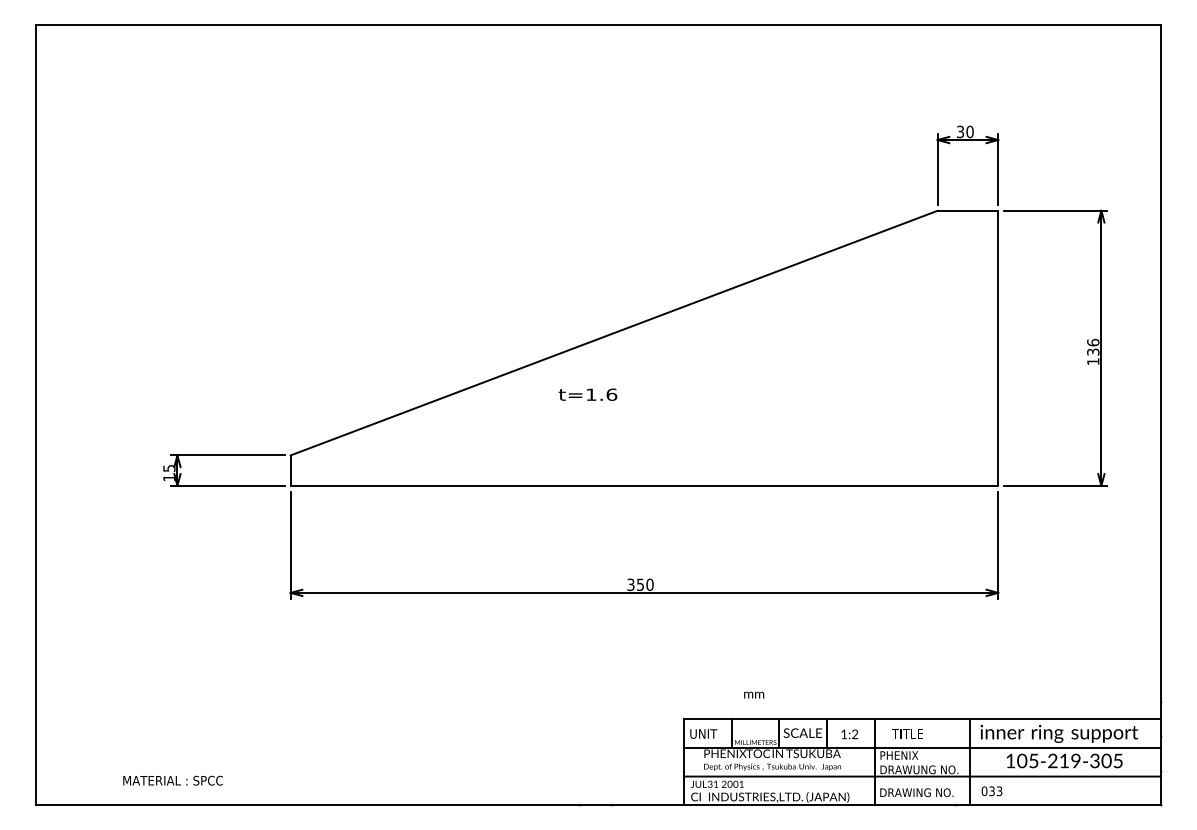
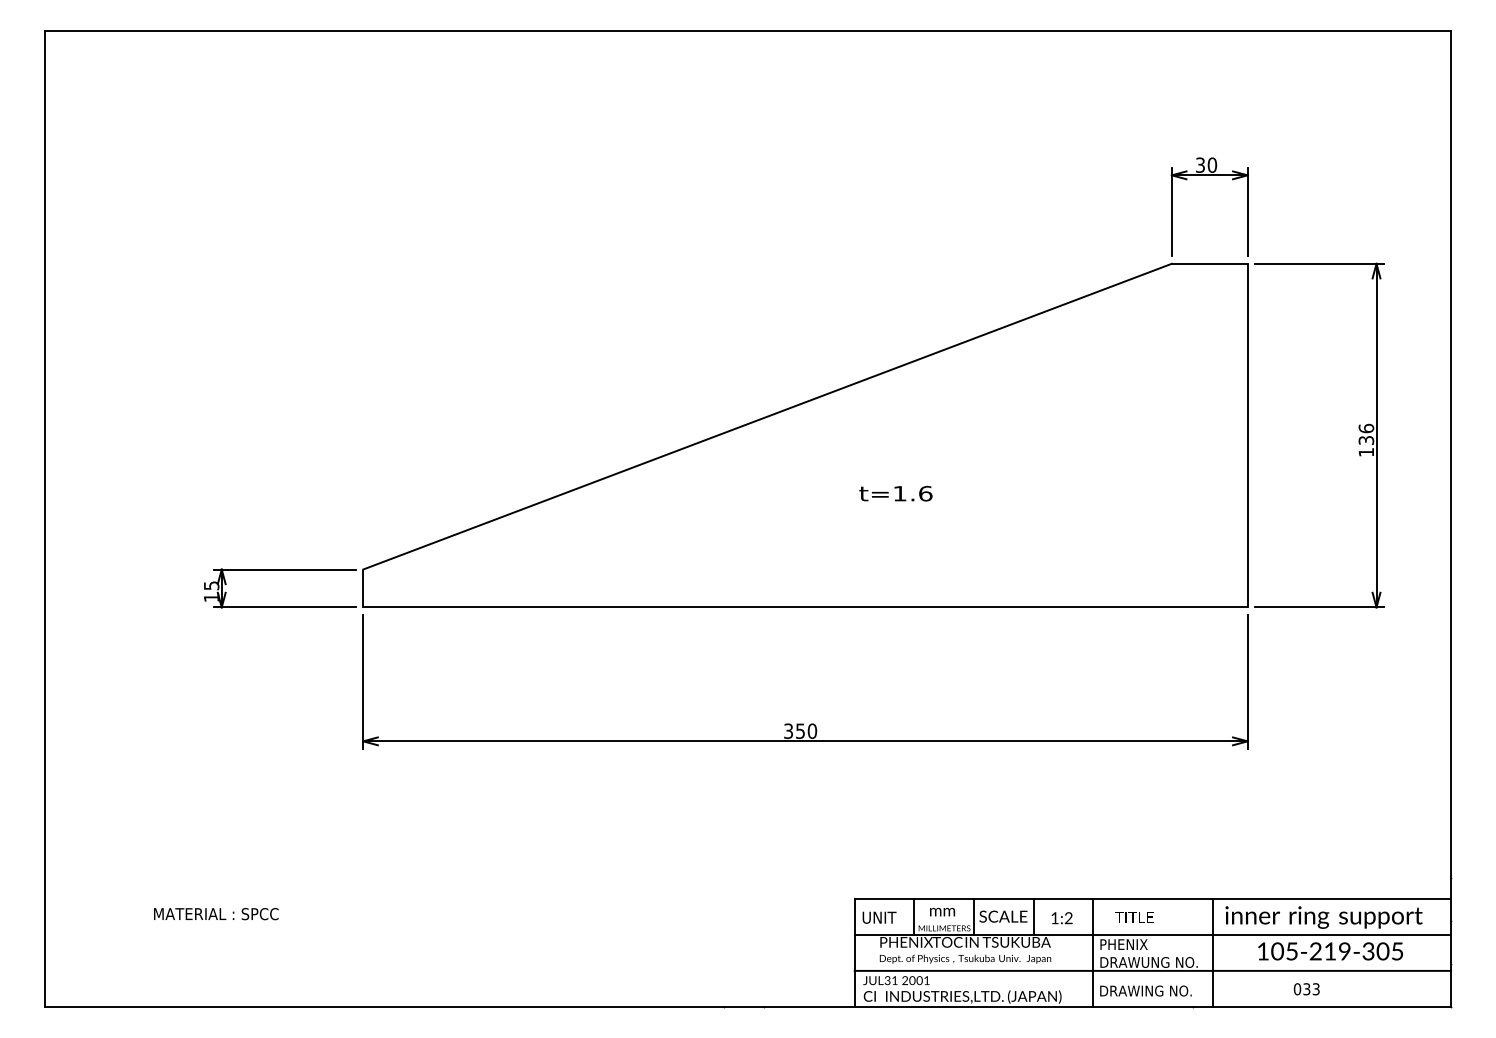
text: (587, 394) -> (895, 493), moved
text: (754, 694) -> (942, 911), moved
text: (173, 781) -> (216, 914), moved
text: (991, 791) -> (1306, 989), moved

